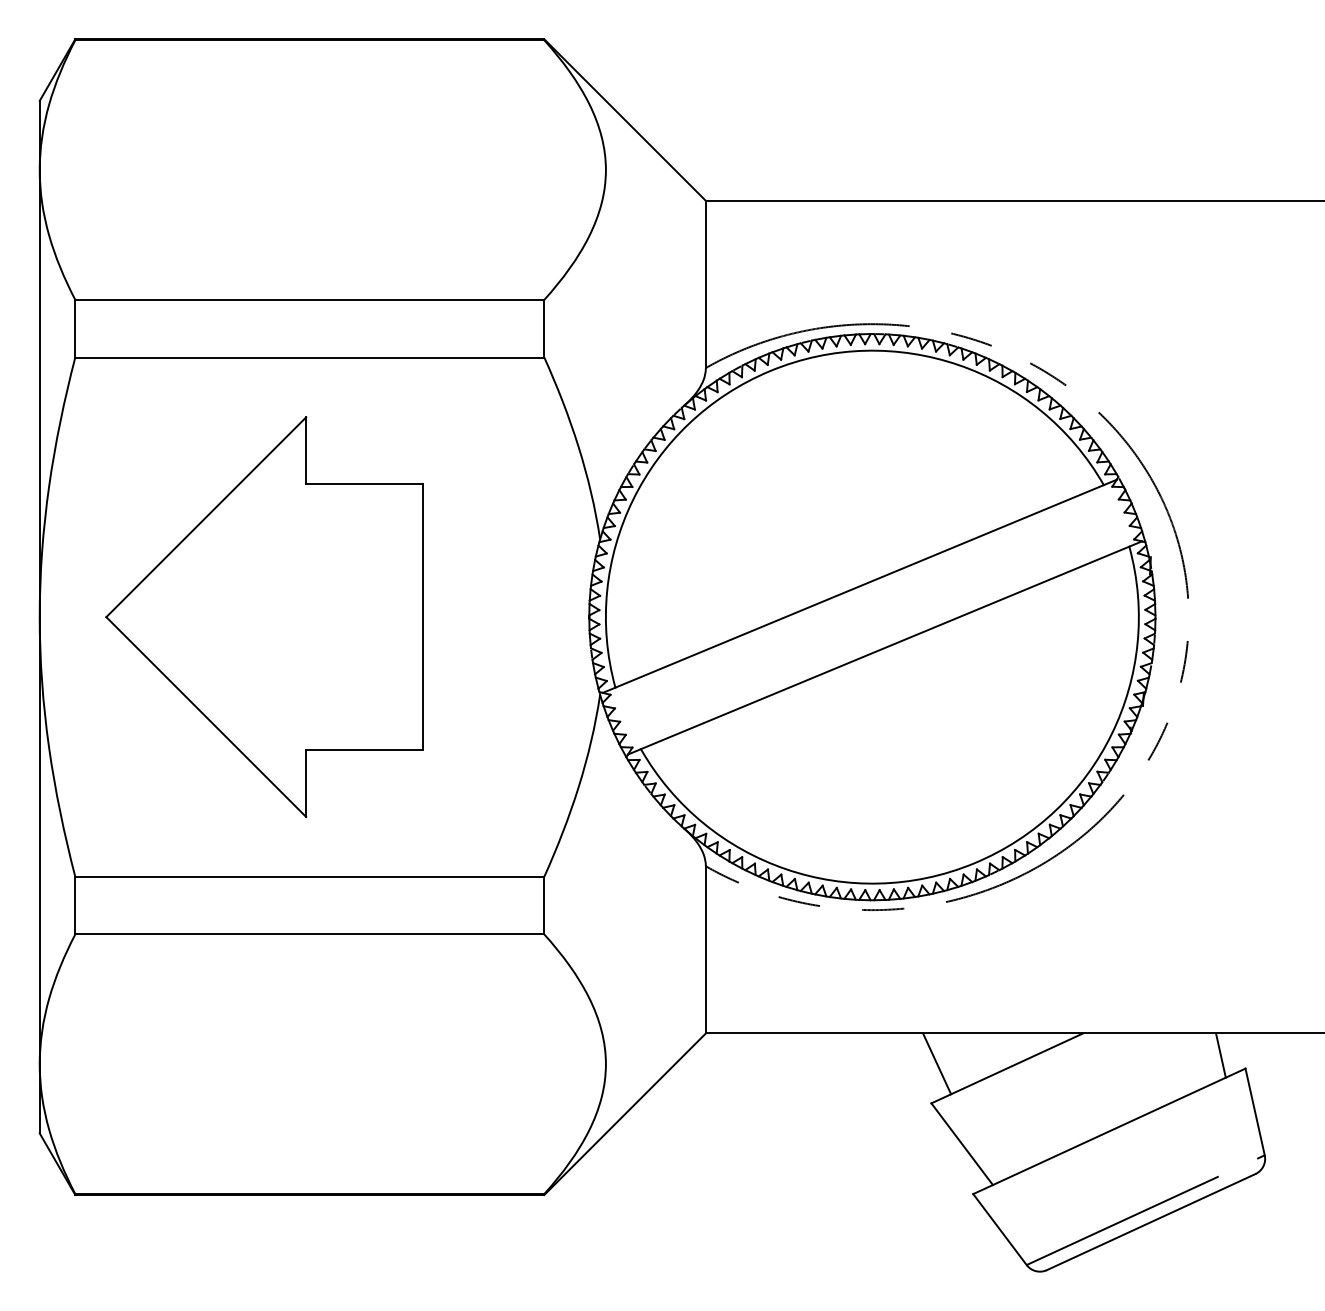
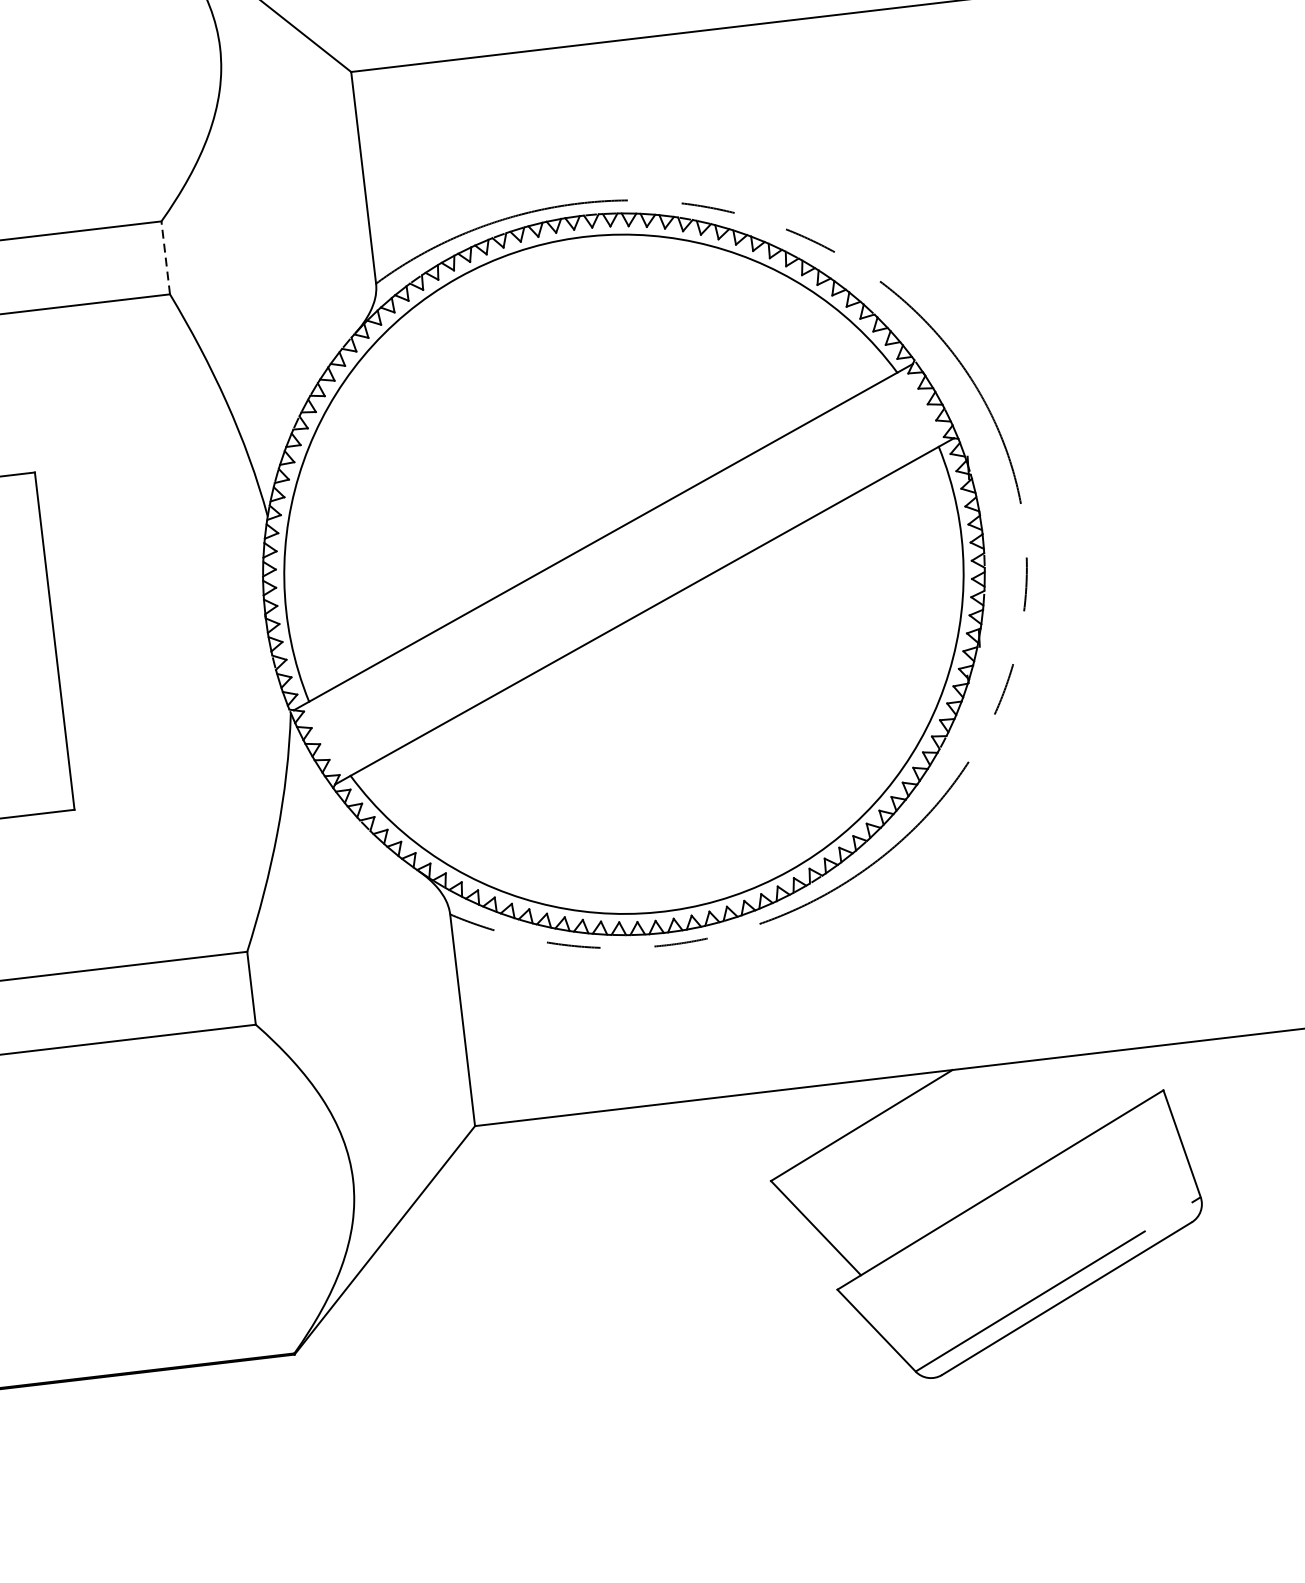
line: (544, 328) -> (165, 257), solid -> dashed
line: (1220, 1055) -> (1129, 1077), removed
line: (937, 1063) -> (772, 1129), removed

